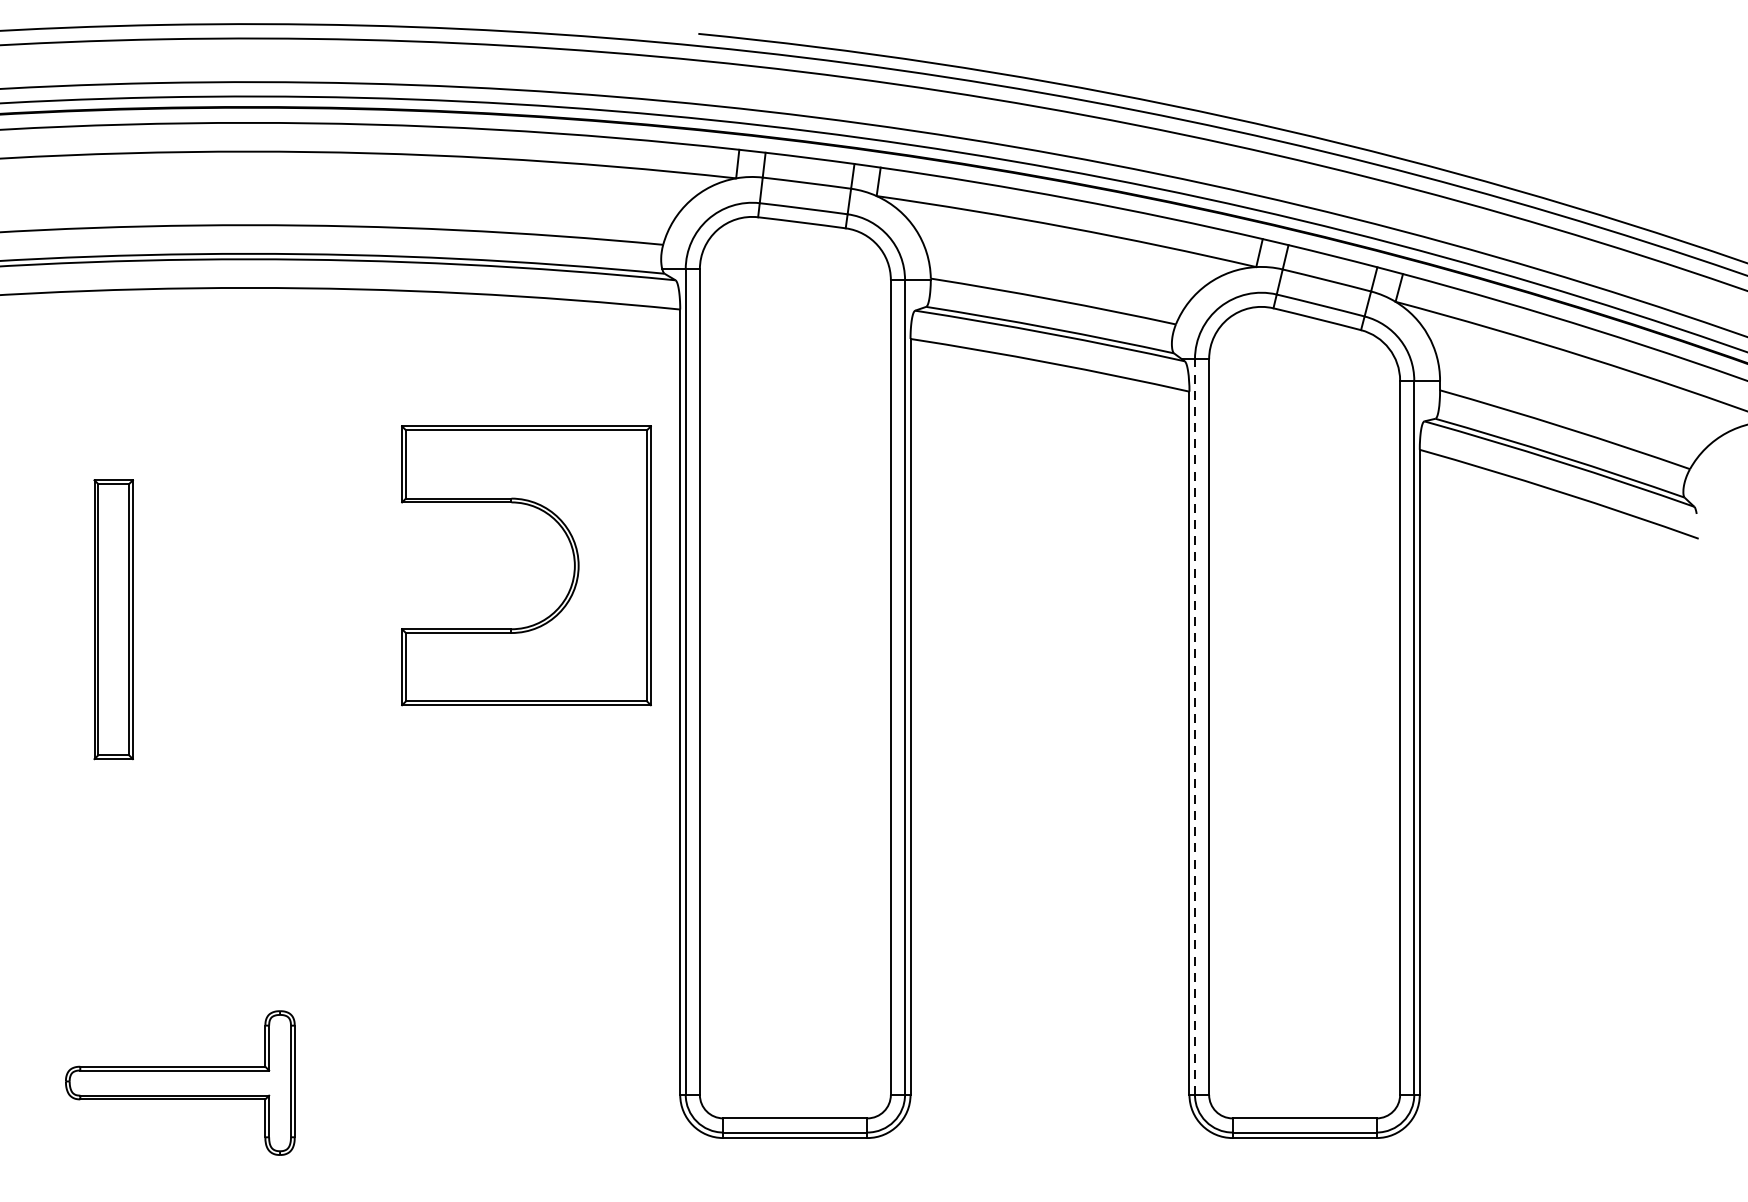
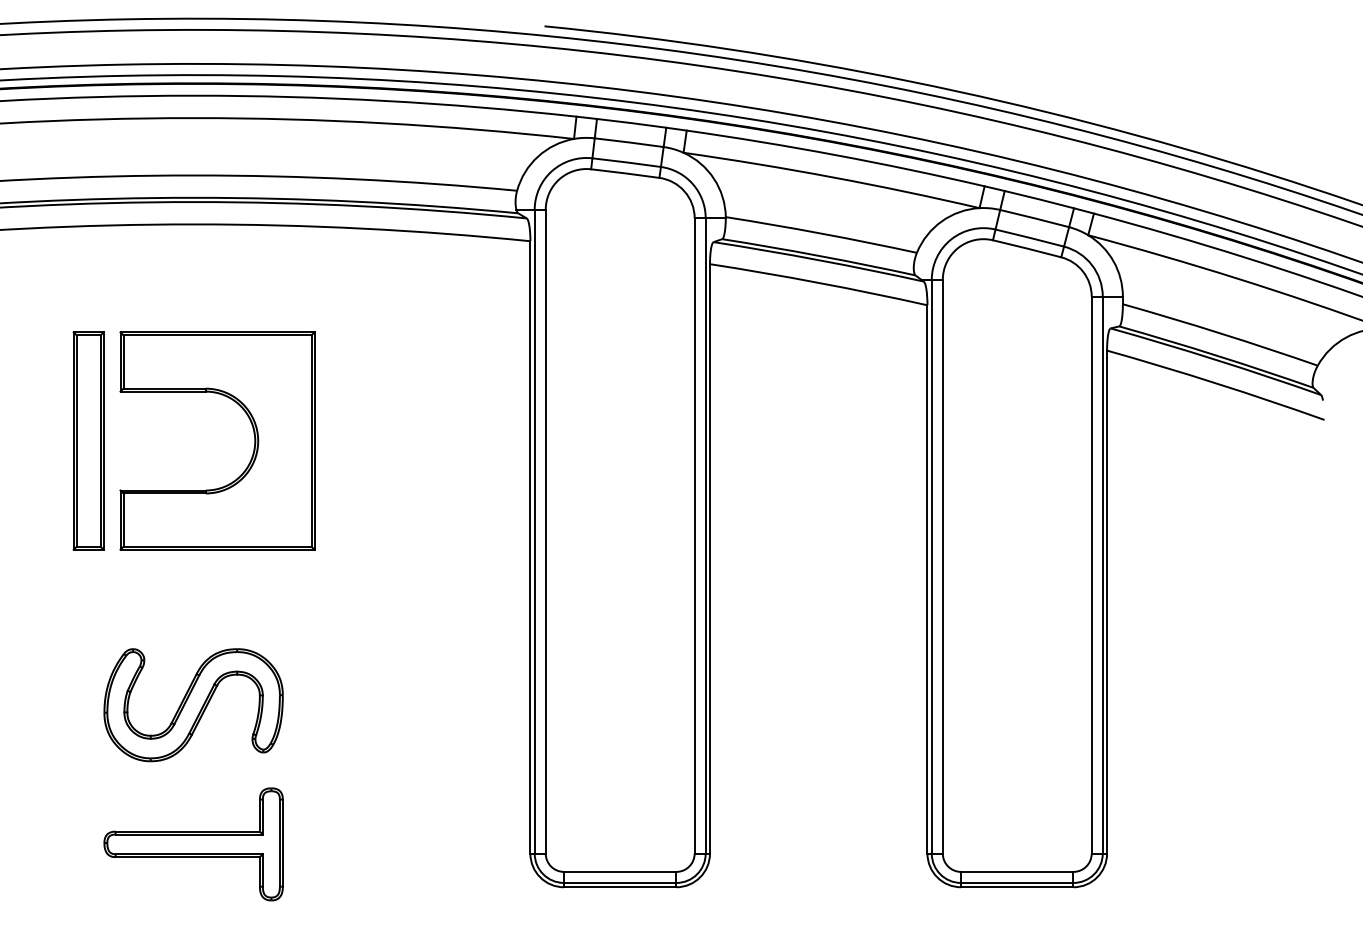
part: (572, 557) -> (253, 434), moved
part: (113, 618) -> (88, 440), moved
line: (1194, 726) -> (931, 566), dashed -> solid
part: (248, 904) -> (193, 705), added
part: (180, 1083) -> (193, 844), moved

